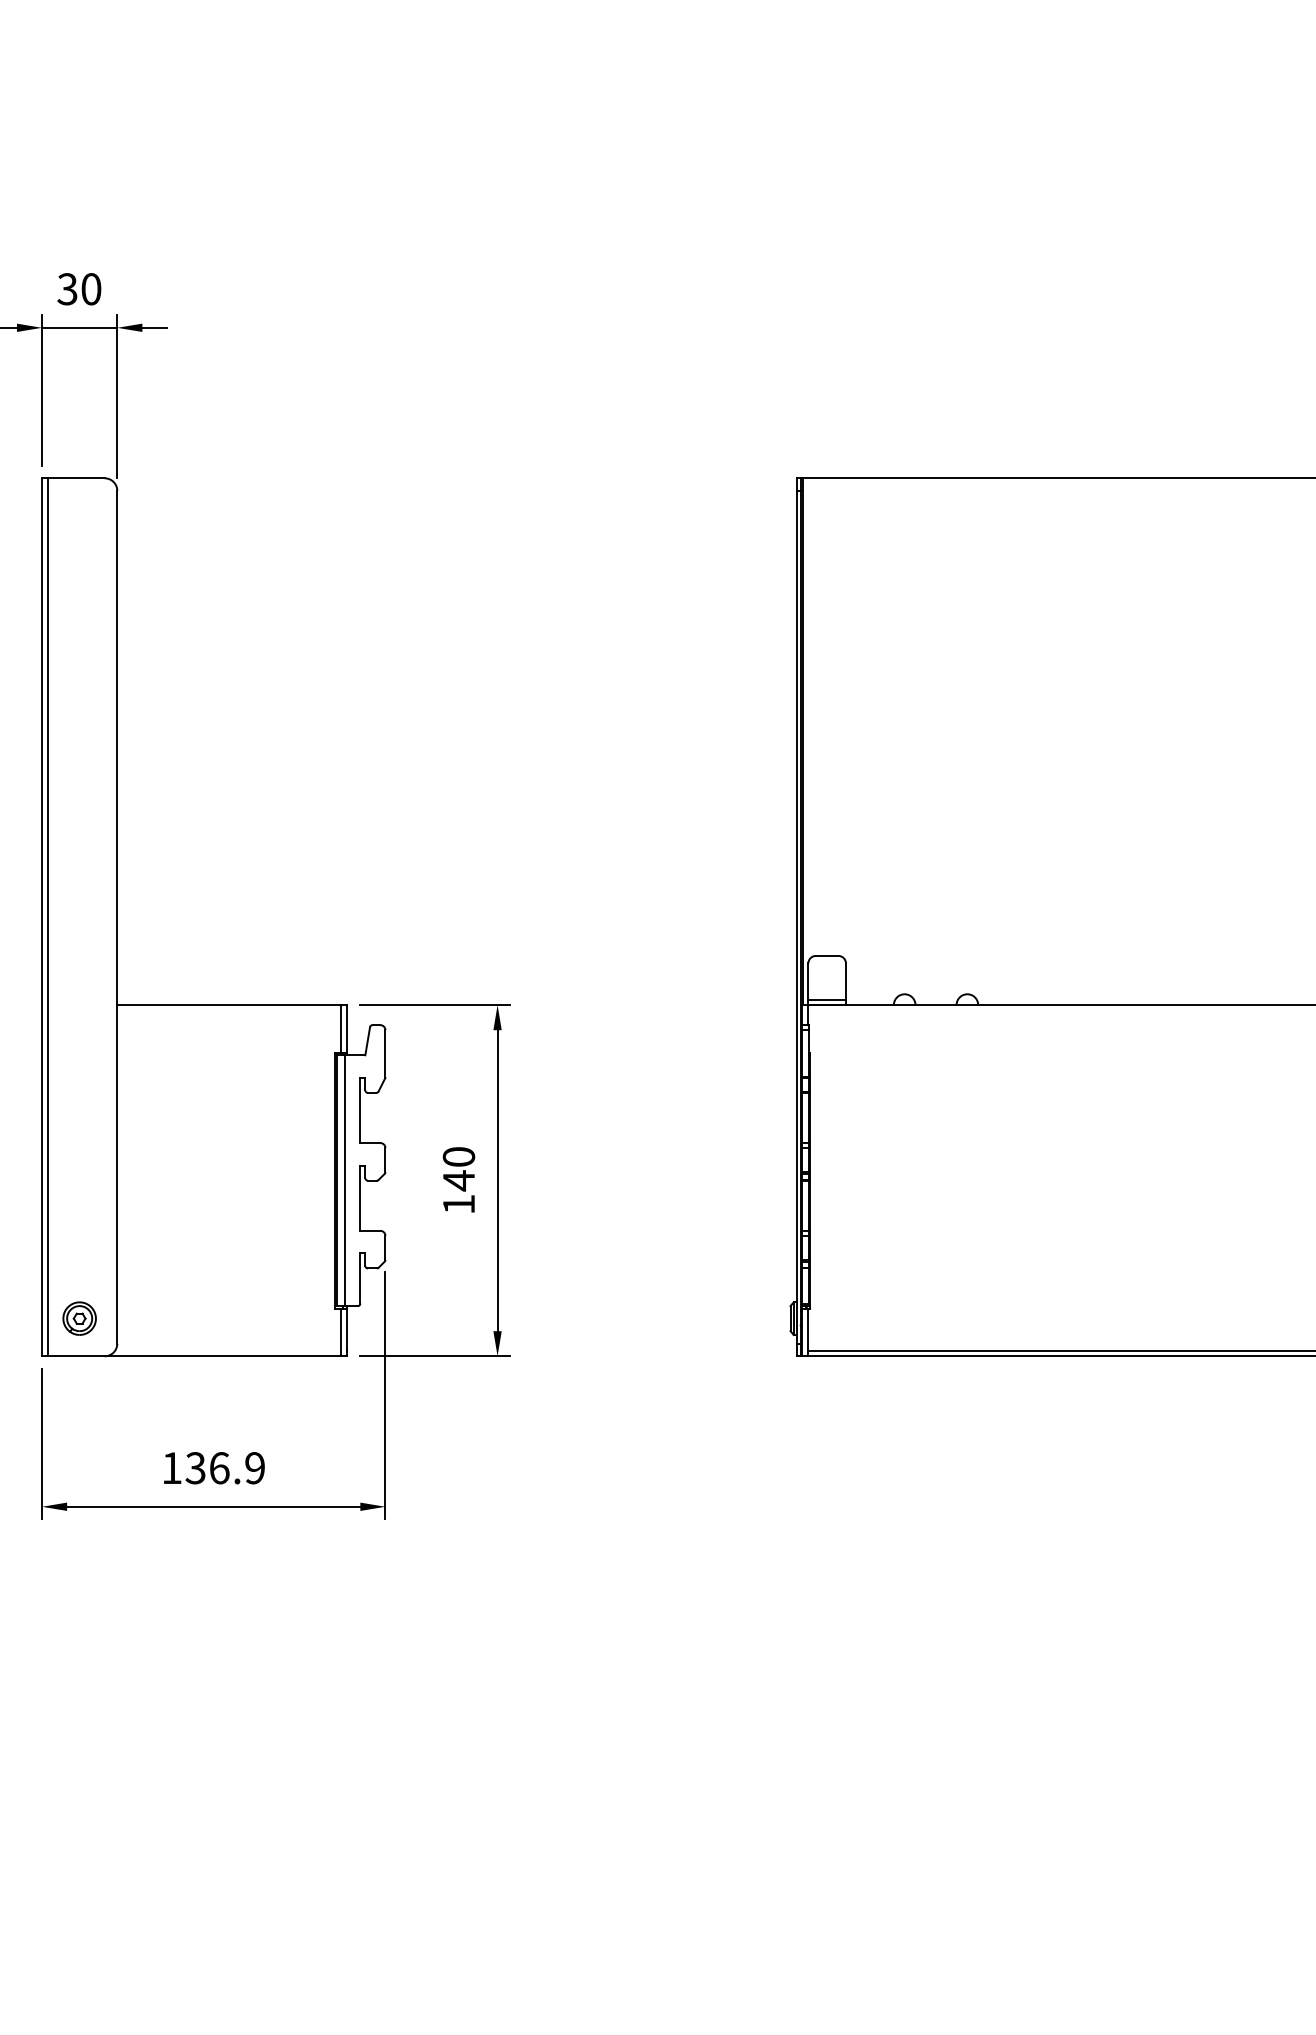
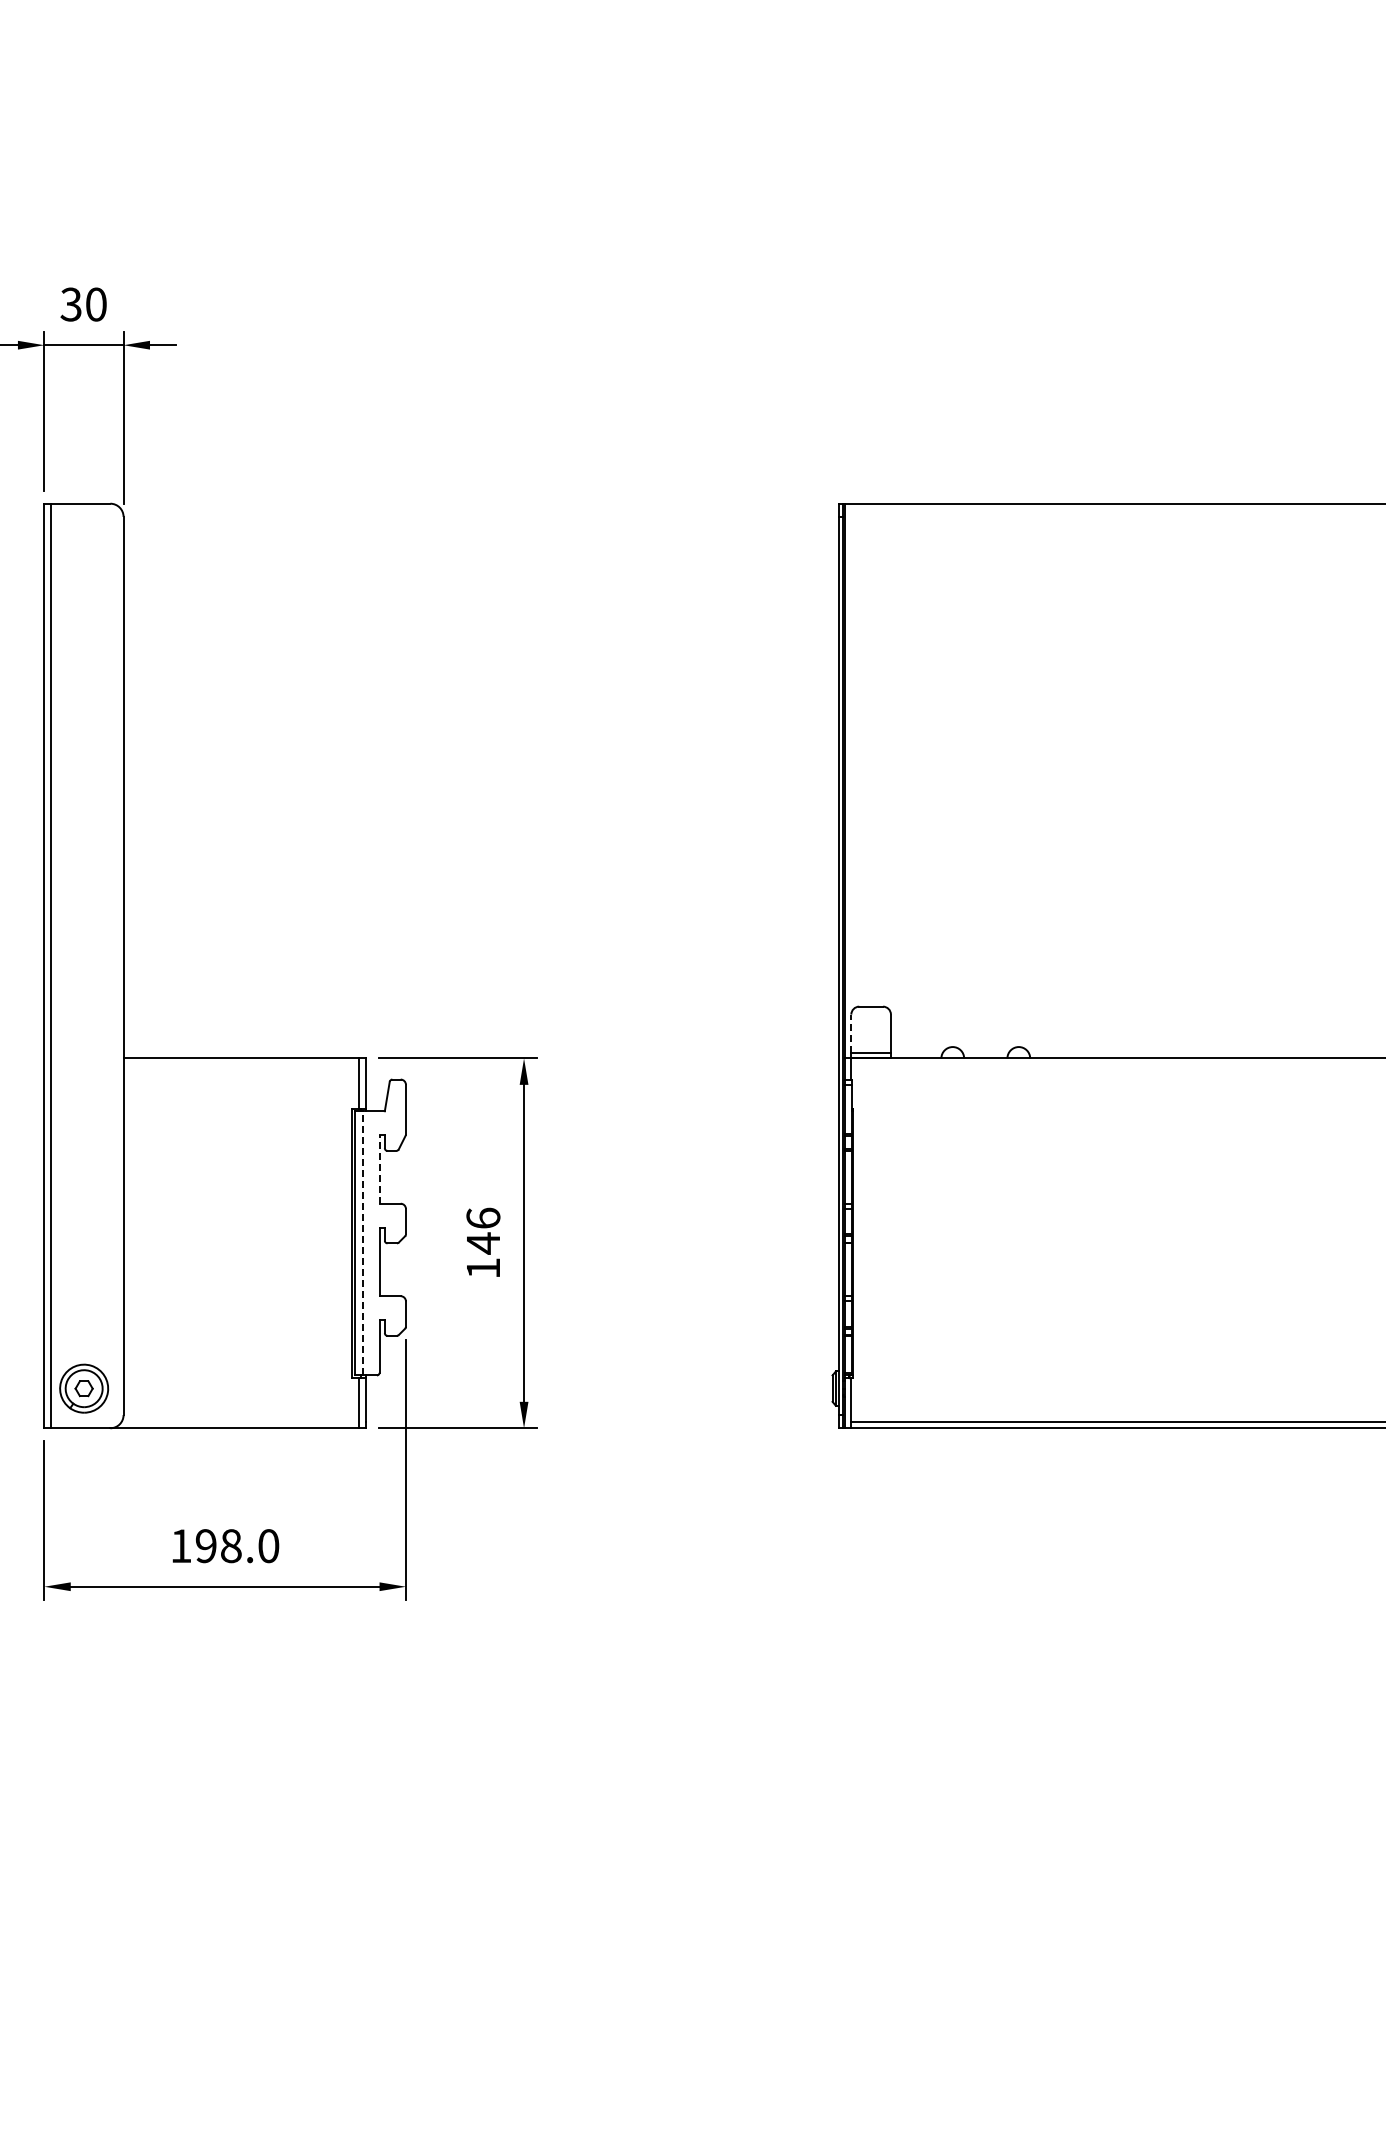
line: (808, 981) -> (851, 1033), solid -> dashed
line: (360, 1109) -> (379, 1168), solid -> dashed
text: (459, 1156) -> (483, 1217), 140 -> 146
line: (345, 1179) -> (363, 1242), solid -> dashed
part: (79, 1318) -> (83, 1388), size x1.4
text: (225, 1468) -> (237, 1546), 136.9 -> 198.0

